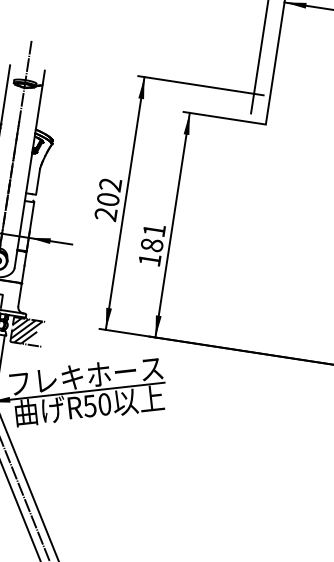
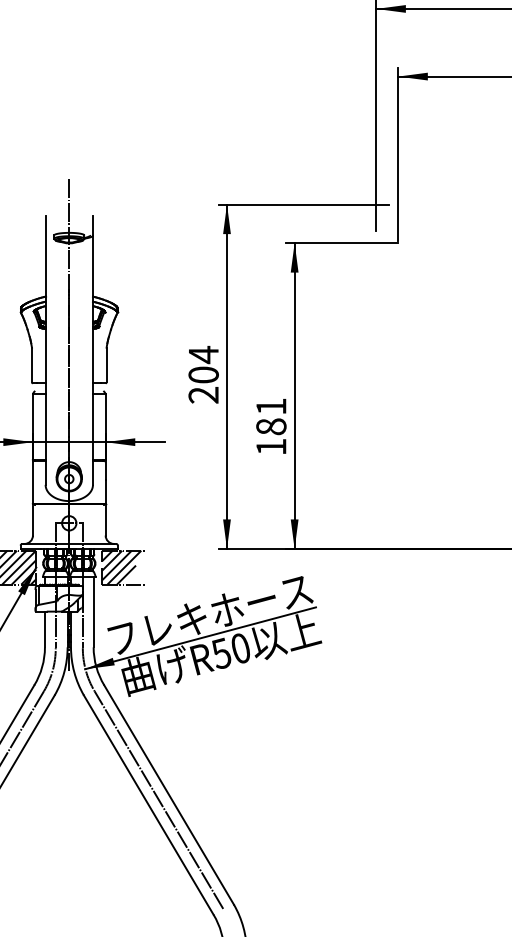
text: (110, 184) -> (203, 354), 202 -> 204

